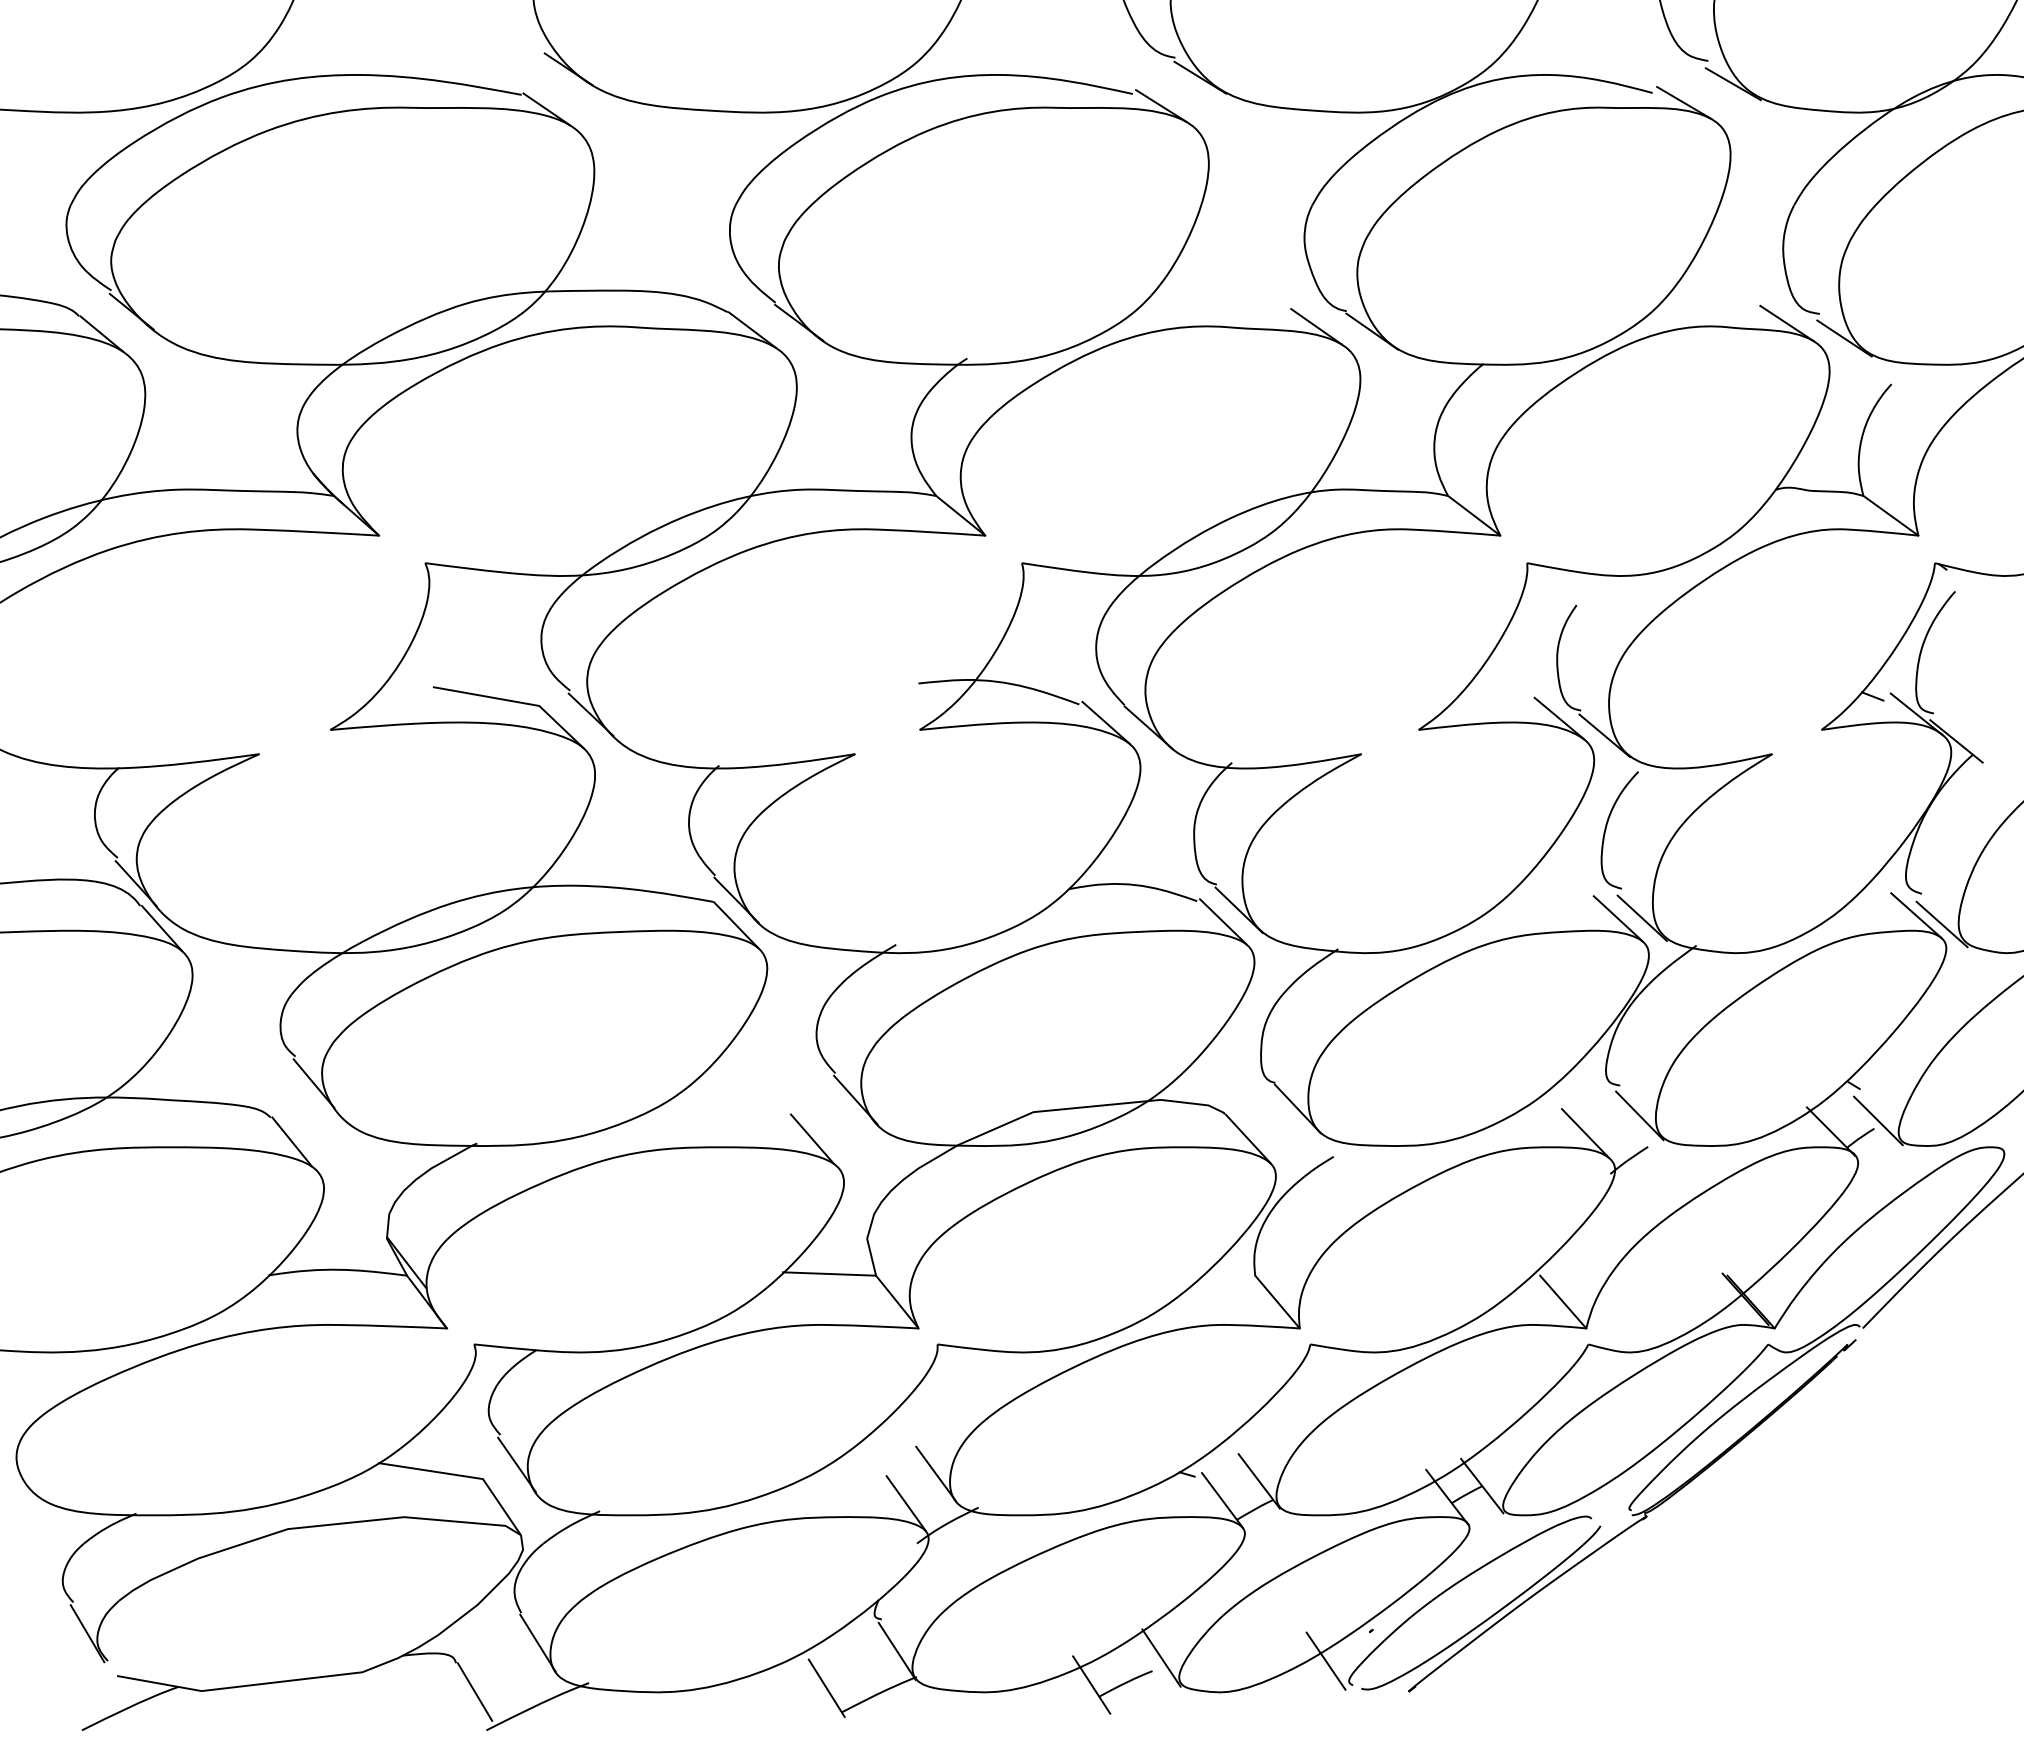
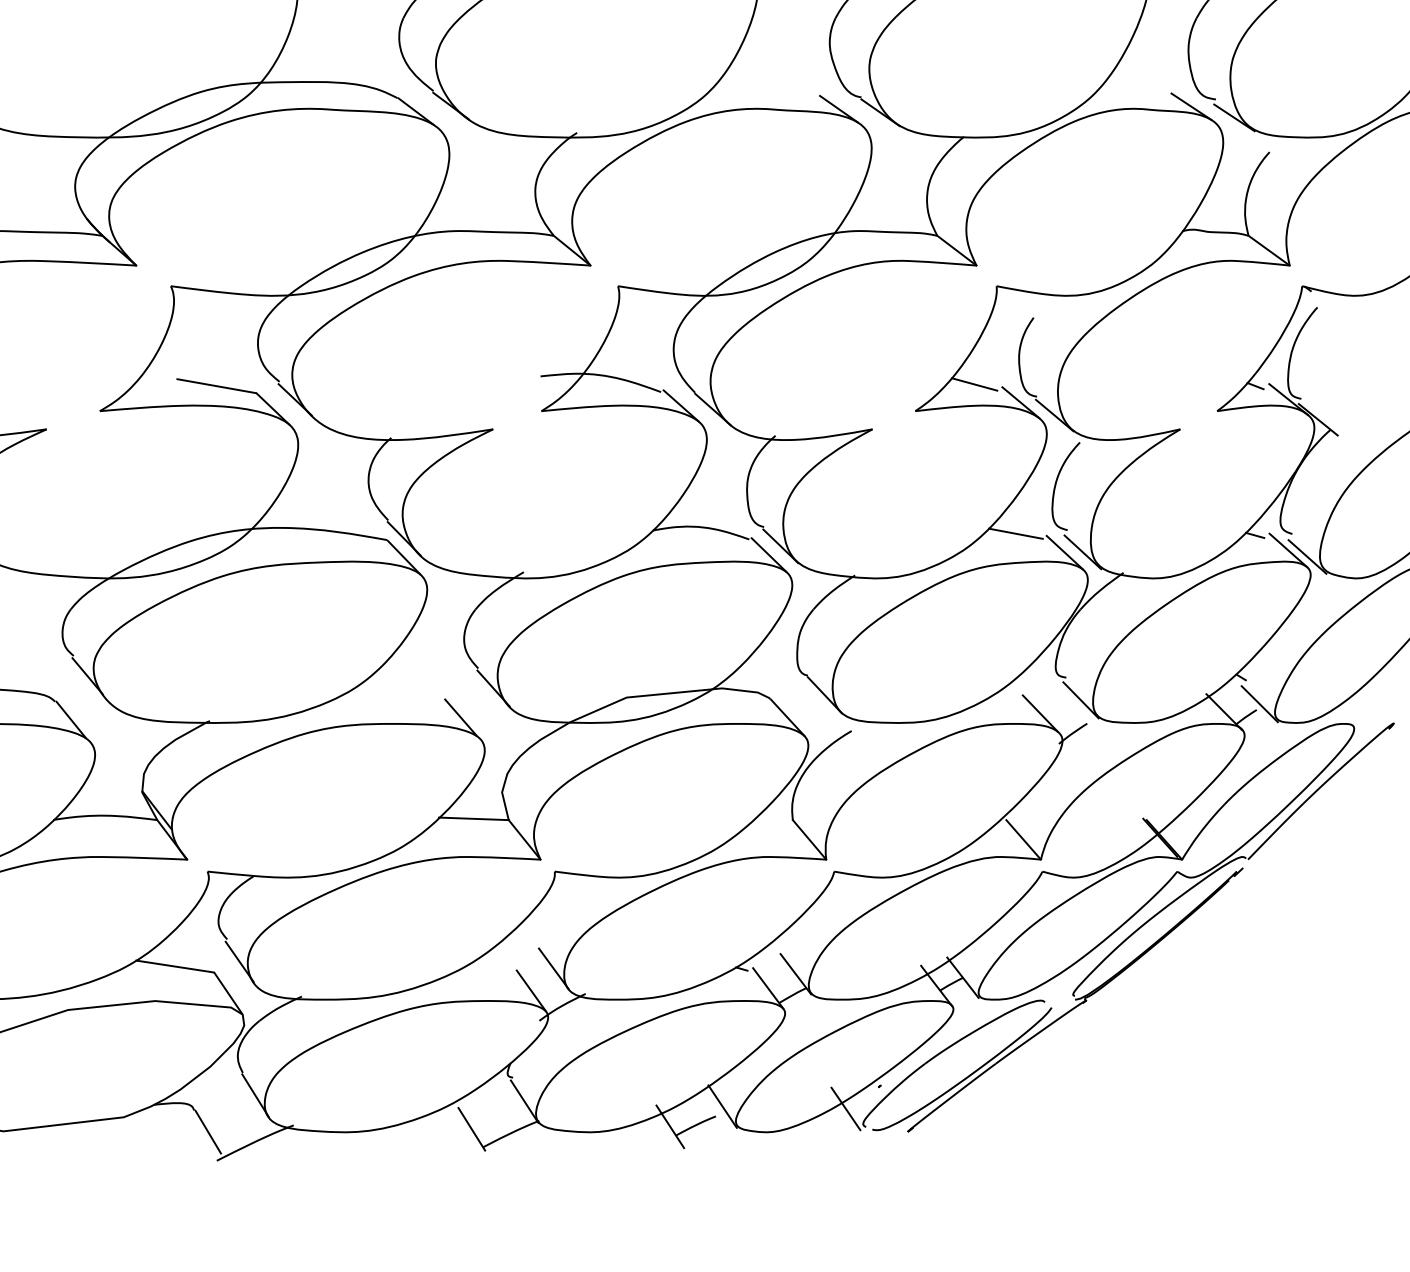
line: (1497, 694) -> (974, 384), added
line: (1552, 893) -> (1015, 533), added
line: (1871, 895) -> (1254, 535), added

